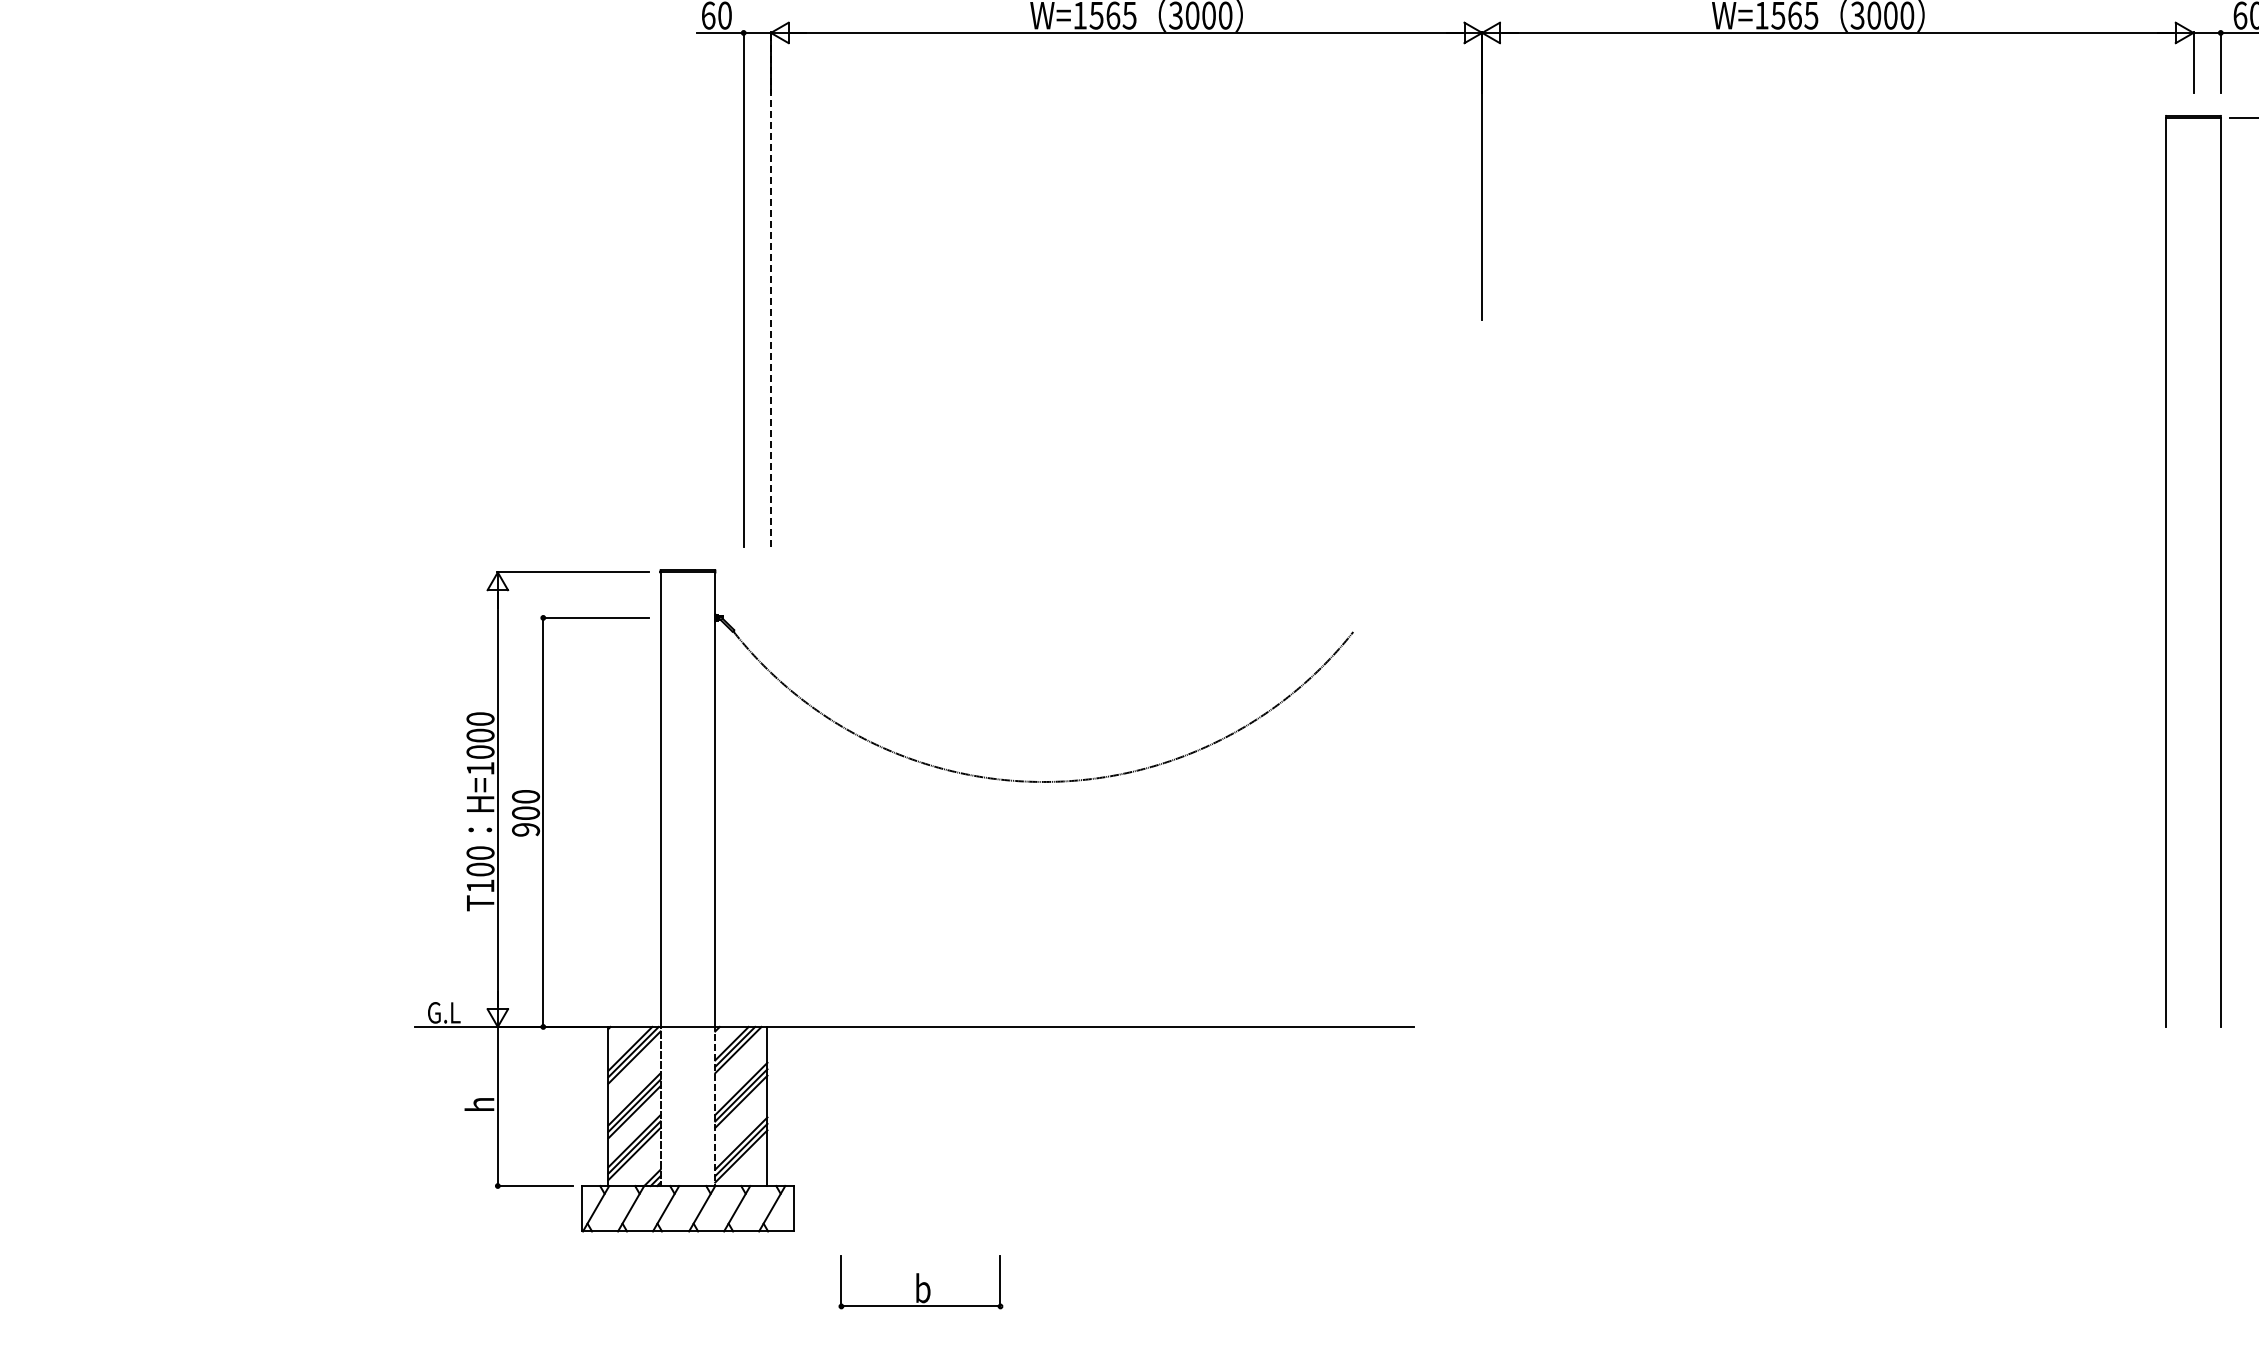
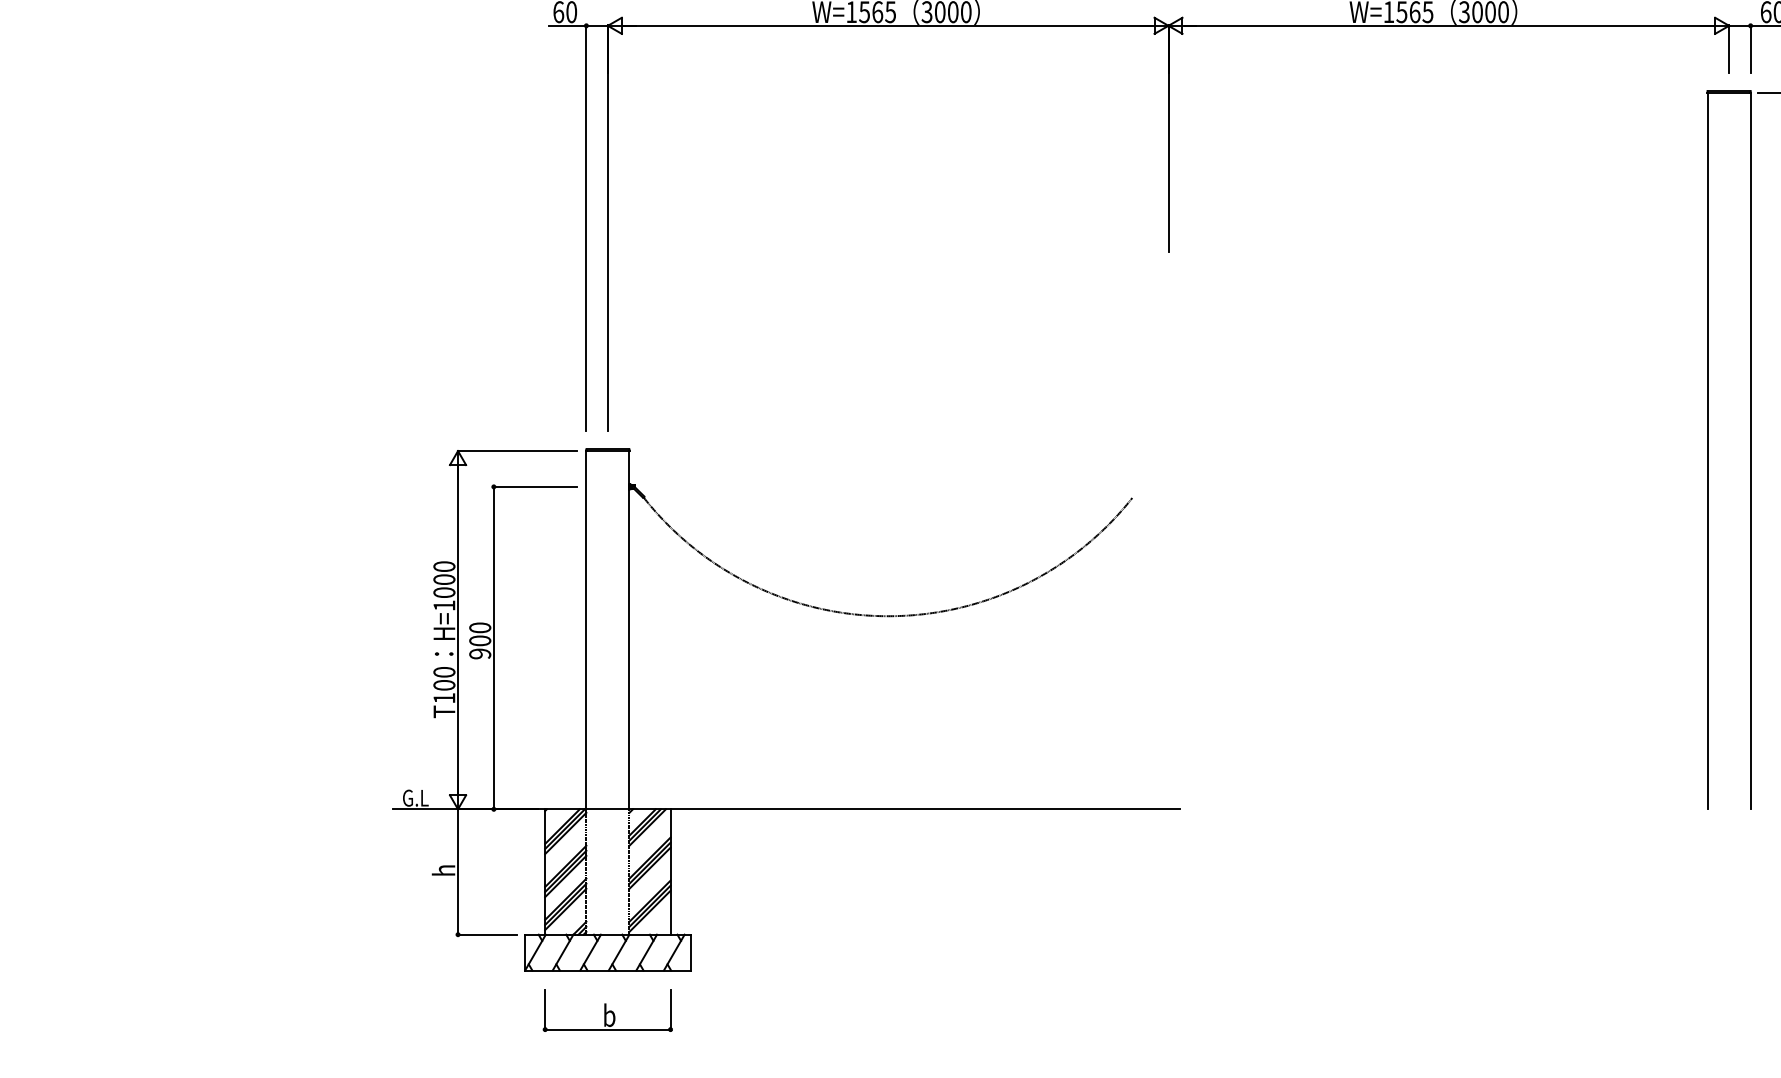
line: (770, 289) -> (607, 228), dashed -> solid
part: (914, 1026) -> (786, 808), moved
part: (920, 1282) -> (607, 1010), moved

